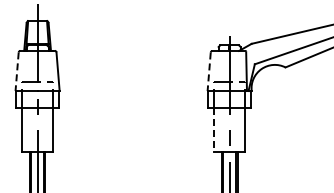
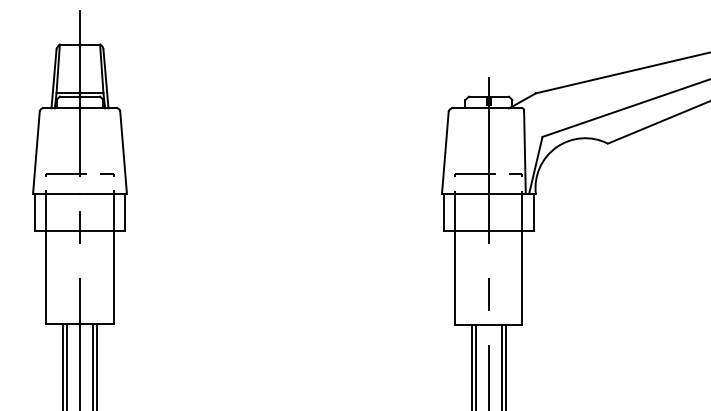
line: (17, 72) -> (37, 154), dashed -> solid
line: (209, 72) -> (445, 154), dashed -> solid
line: (213, 130) -> (454, 277), dashed -> solid

